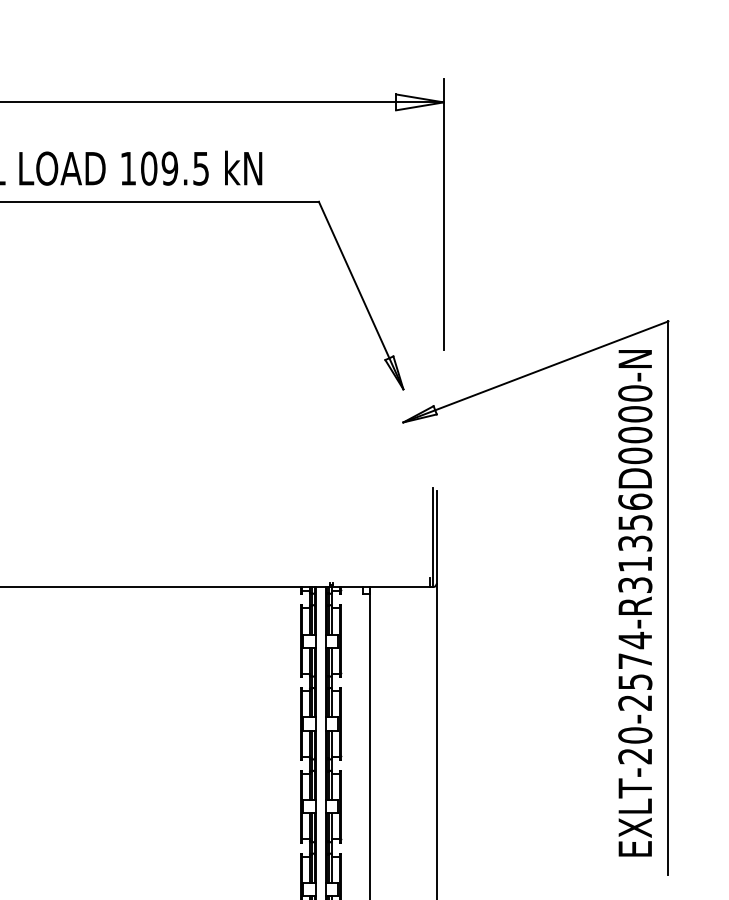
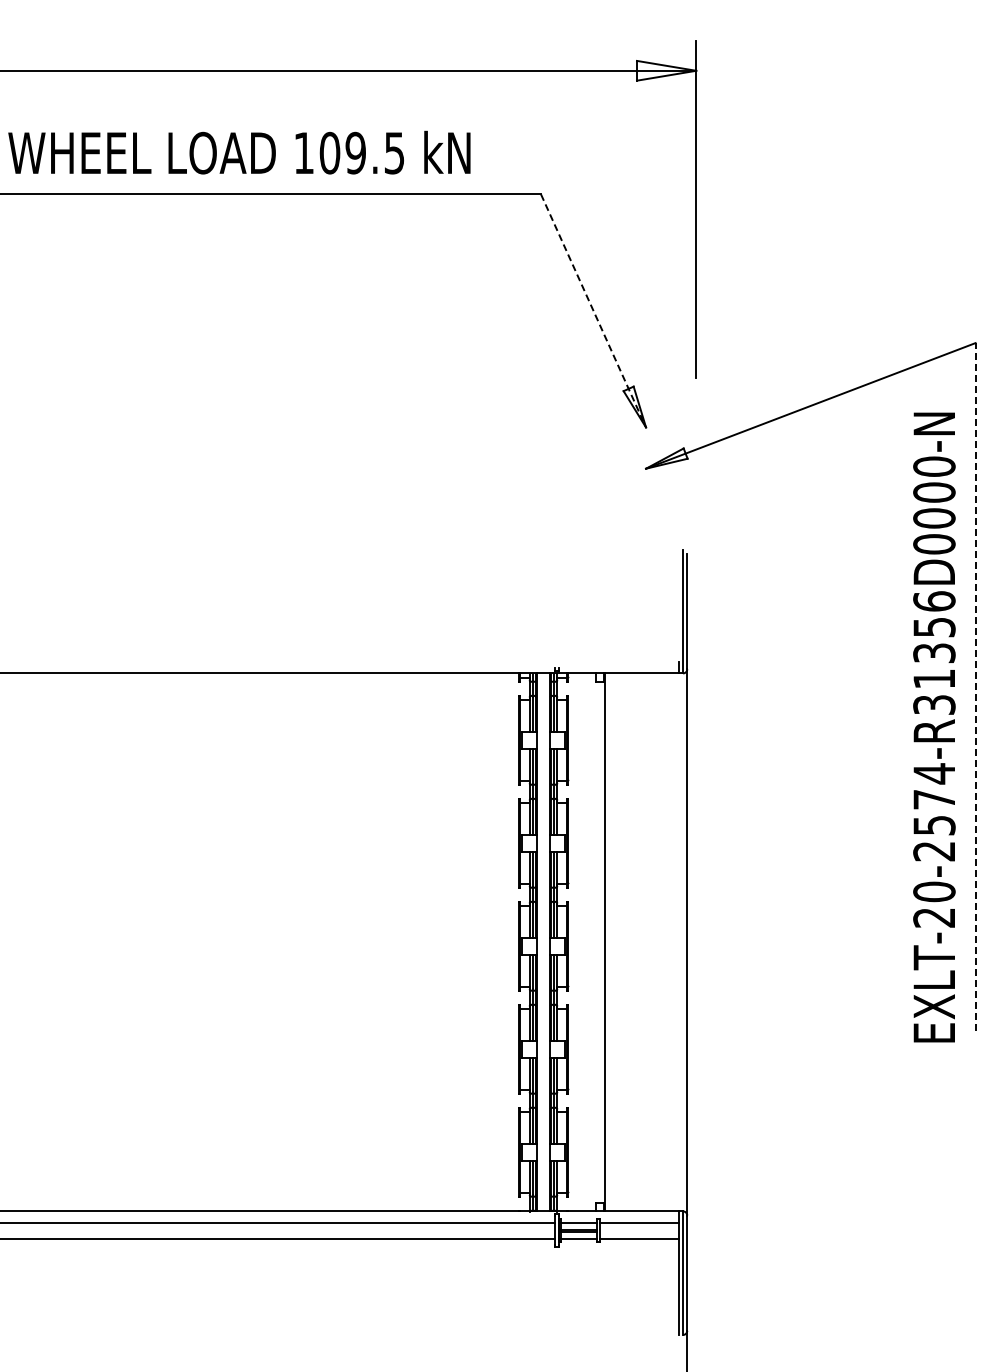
line: (361, 295) -> (593, 310), solid -> dashed
line: (668, 598) -> (975, 687), solid -> dashed
text: (635, 603) -> (934, 727), moved

